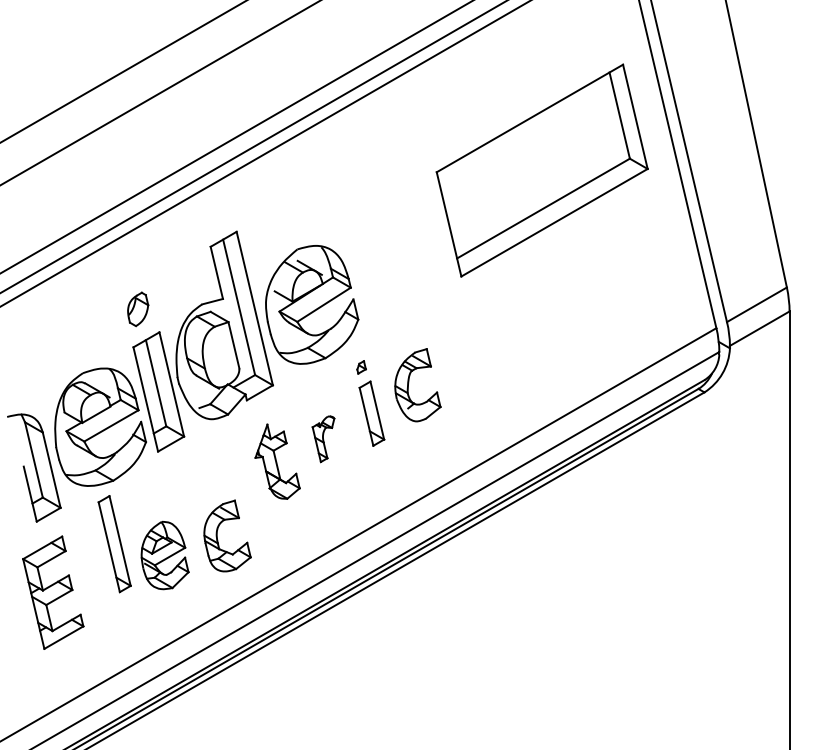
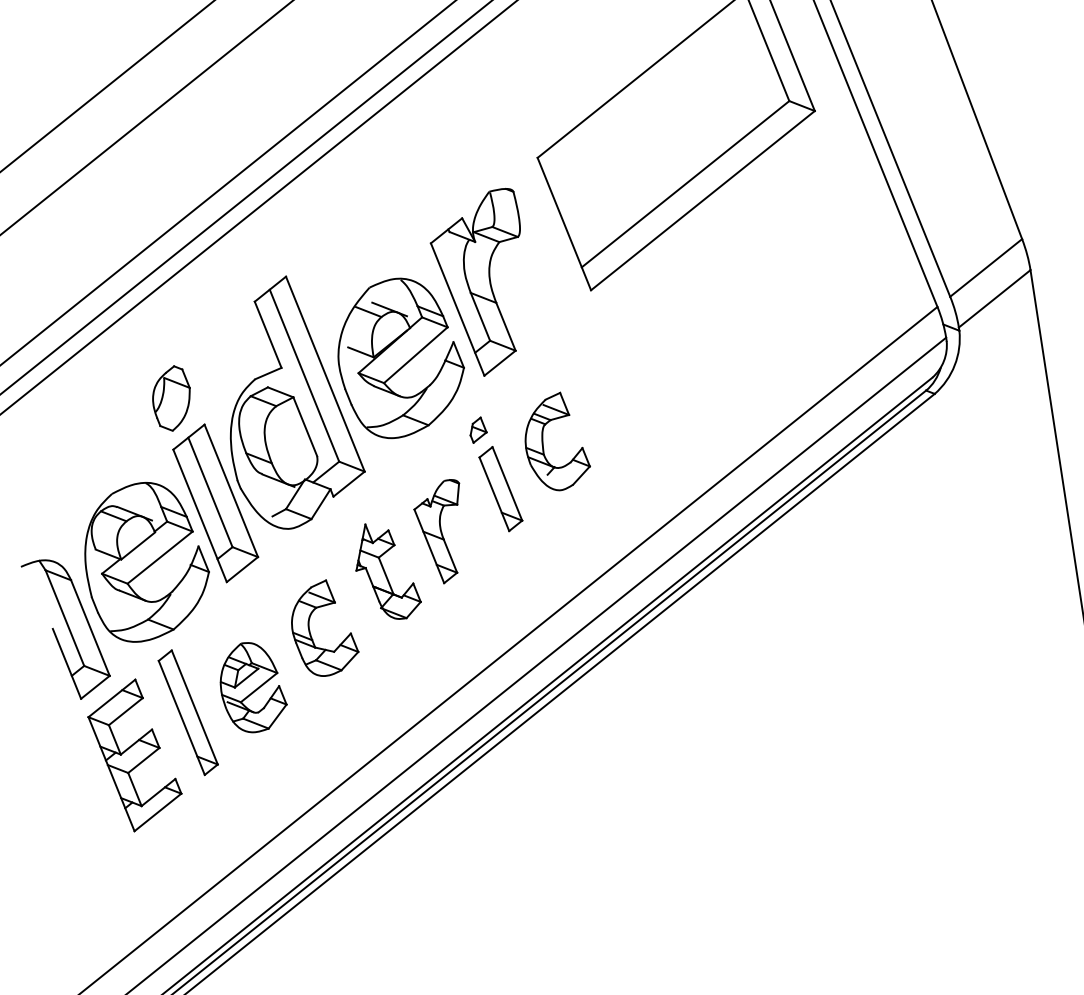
part: (381, 259) -> (482, 283), added
part: (137, 309) -> (171, 399), size x1.43
part: (361, 367) -> (477, 430), size x1.43
part: (323, 439) -> (442, 532), size x1.67
part: (217, 535) -> (310, 629), moved
part: (164, 555) -> (251, 687), moved
part: (53, 592) -> (135, 755), moved

